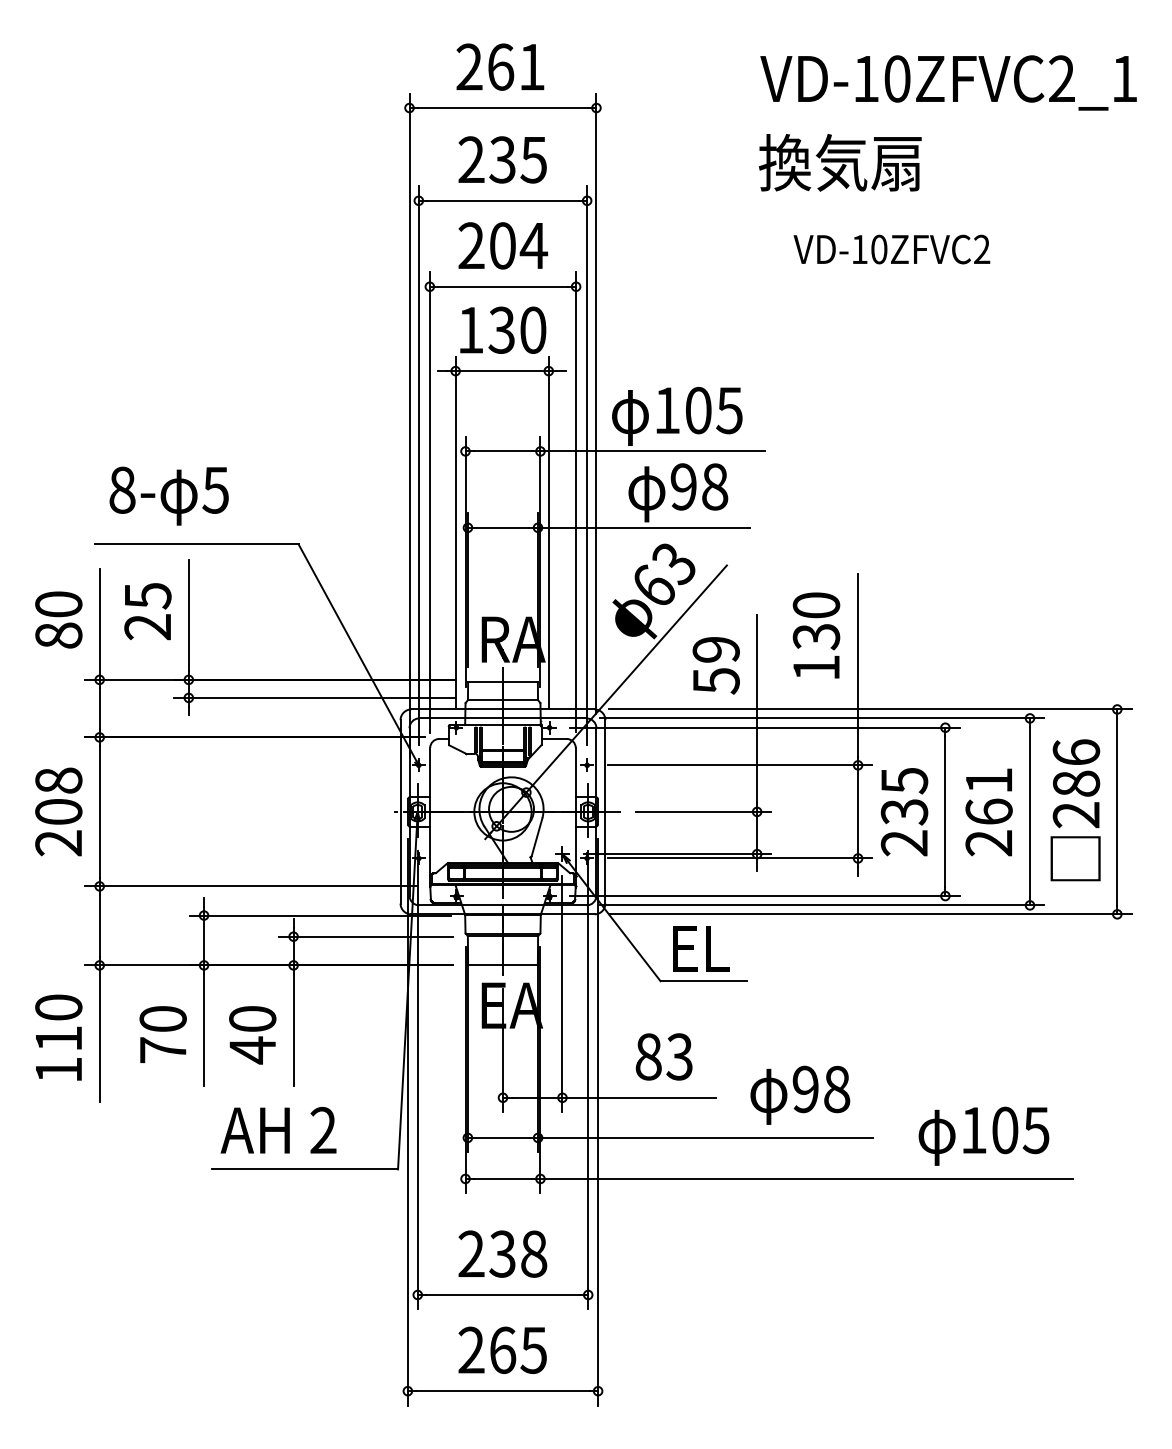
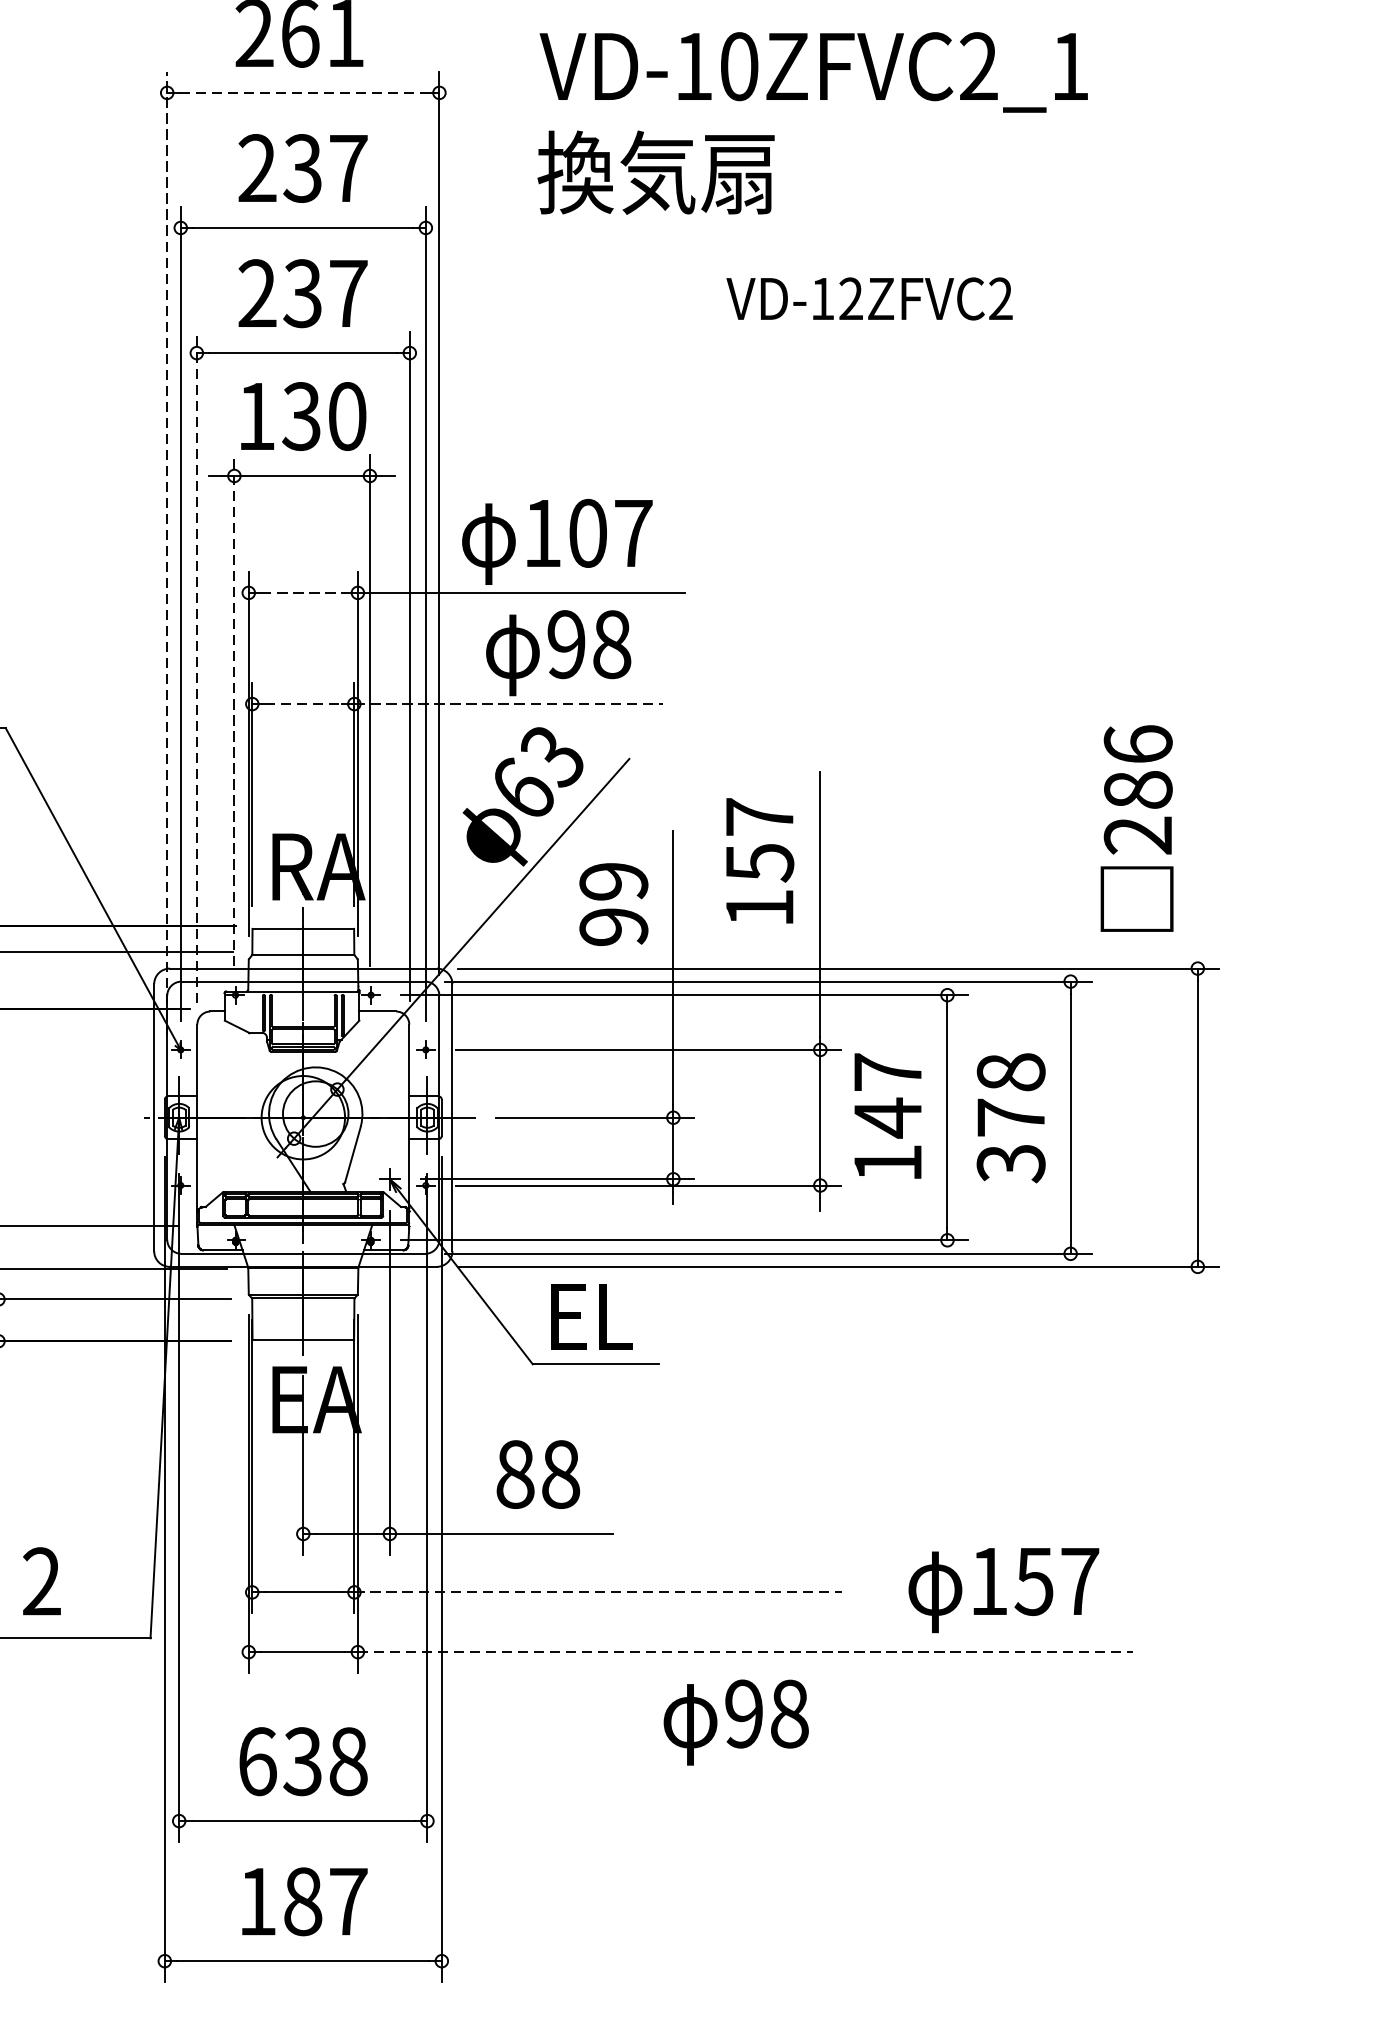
text: (948, 82) -> (813, 71), moved
line: (502, 108) -> (302, 93), solid -> dashed
text: (533, 160) -> (347, 169), 235 -> 237
text: (839, 162) -> (654, 172), moved
text: (518, 245) -> (325, 293), 204 -> 237
text: (879, 249) -> (851, 298), VD-10ZFVC2 -> VD-12ZFVC2
text: (729, 410) -> (633, 533), 105 -> 107
line: (409, 424) -> (167, 553), solid -> dashed
line: (502, 451) -> (302, 592), solid -> dashed
line: (429, 502) -> (196, 667), solid -> dashed
line: (503, 527) -> (304, 703), solid -> dashed
line: (644, 527) -> (509, 703), solid -> dashed
line: (455, 531) -> (234, 709), solid -> dashed
text: (816, 621) -> (759, 840), 130 -> 157
text: (715, 681) -> (612, 927), 59 -> 99
text: (1075, 810) -> (1136, 828), moved
text: (904, 811) -> (887, 1117), 235 -> 147
text: (988, 811) -> (1010, 1117), 261 -> 378
text: (679, 1056) -> (560, 1473), 83 -> 88
text: (800, 1094) -> (736, 1721), moved
text: (1020, 1130) -> (1056, 1581), 105 -> 157
line: (705, 1137) -> (598, 1591), solid -> dashed
line: (807, 1178) -> (746, 1651), solid -> dashed
text: (471, 1253) -> (257, 1760), 238 -> 638
text: (502, 1350) -> (302, 1901), 265 -> 187

